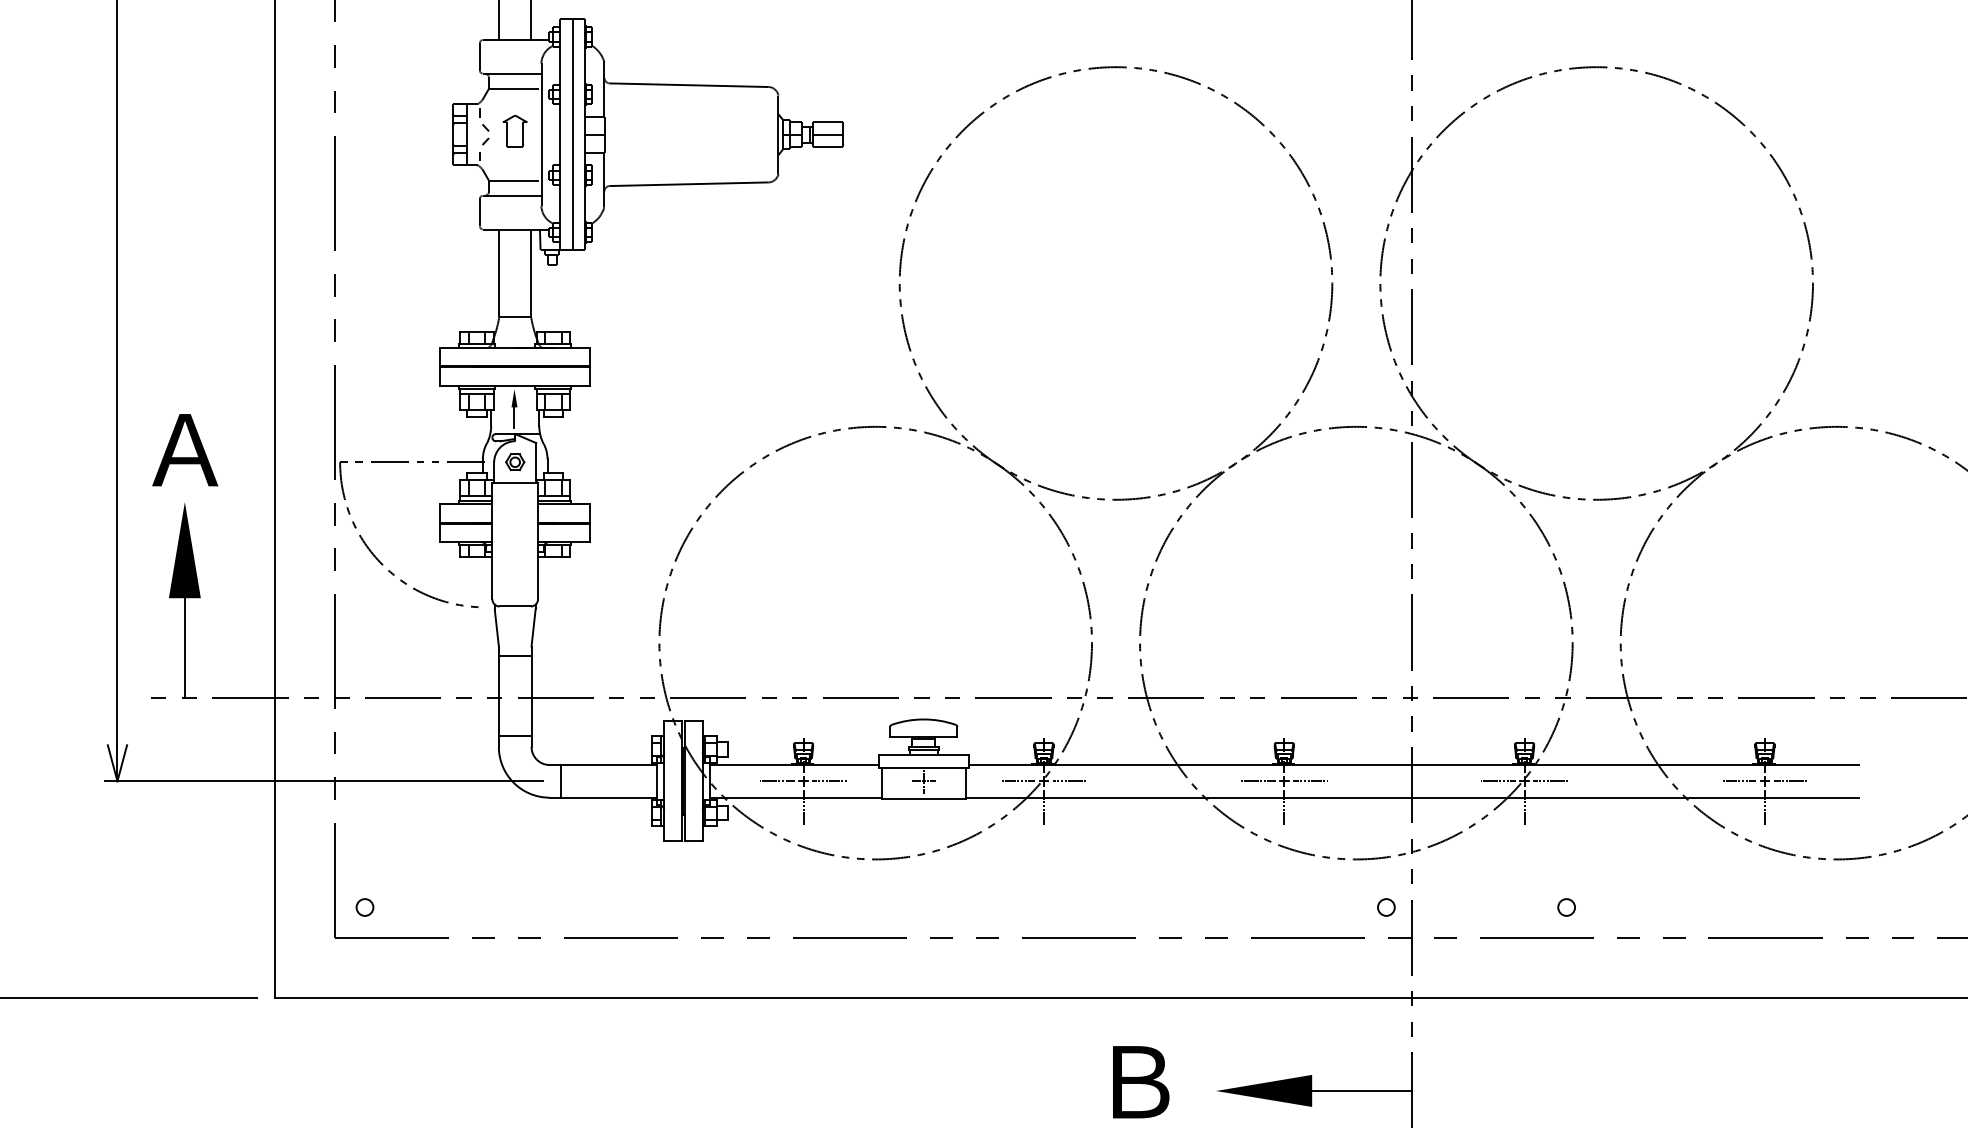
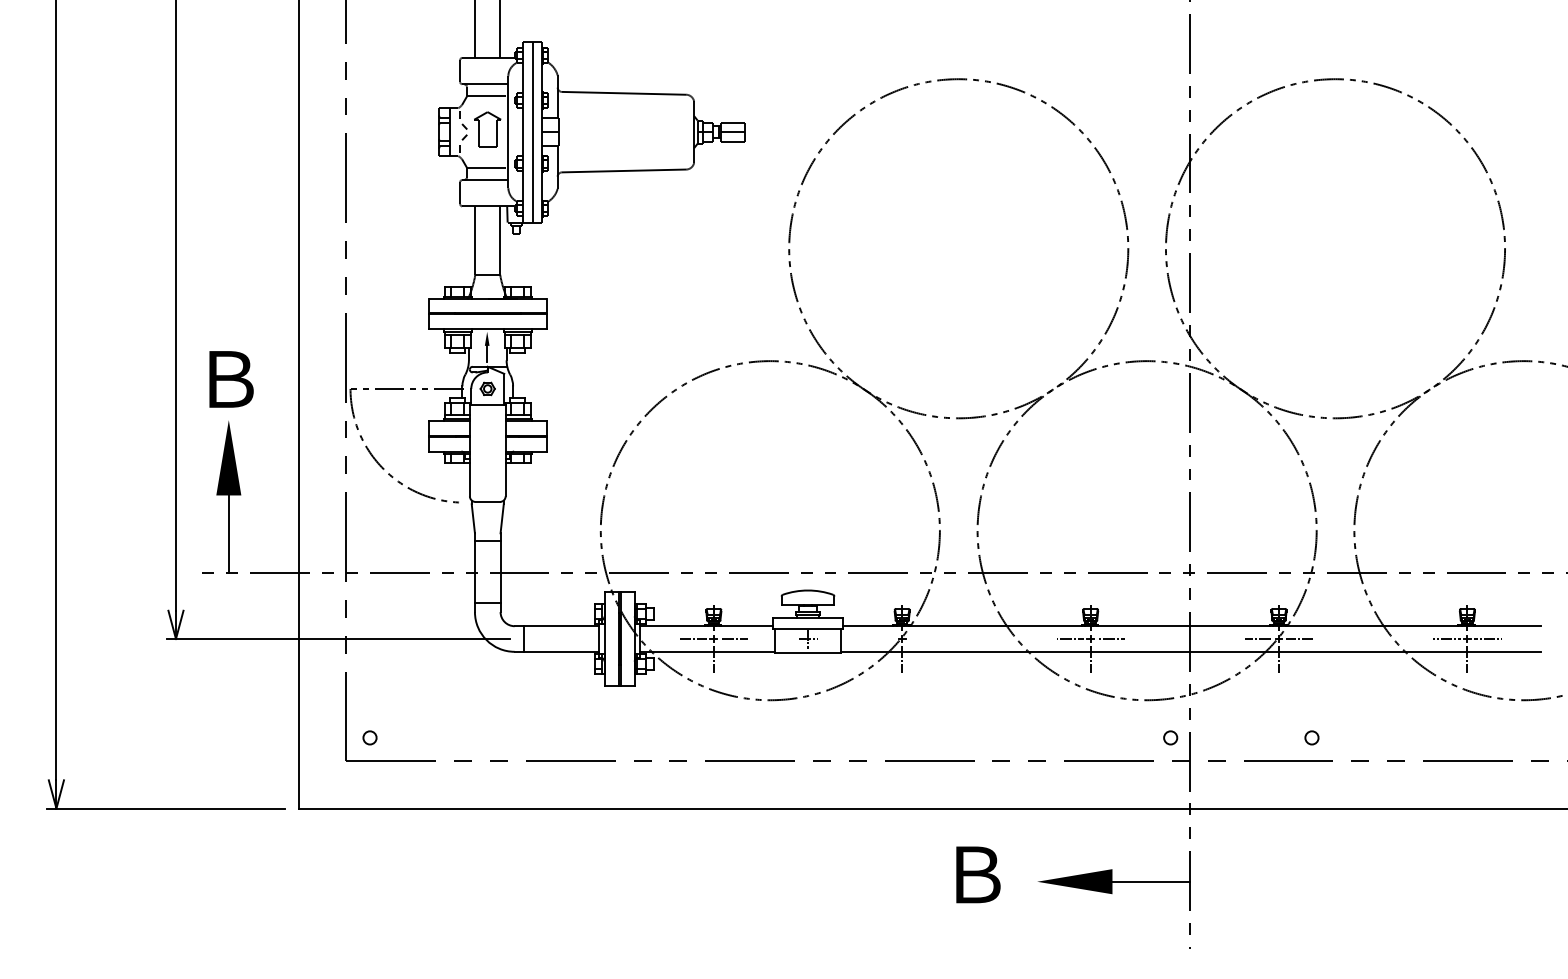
part: (514, 131) -> (487, 129), size x1.4
text: (184, 450) -> (228, 379), Ａ -> Ｂ
line: (1017, 781) -> (881, 639), removed
line: (1069, 781) -> (922, 639), removed

